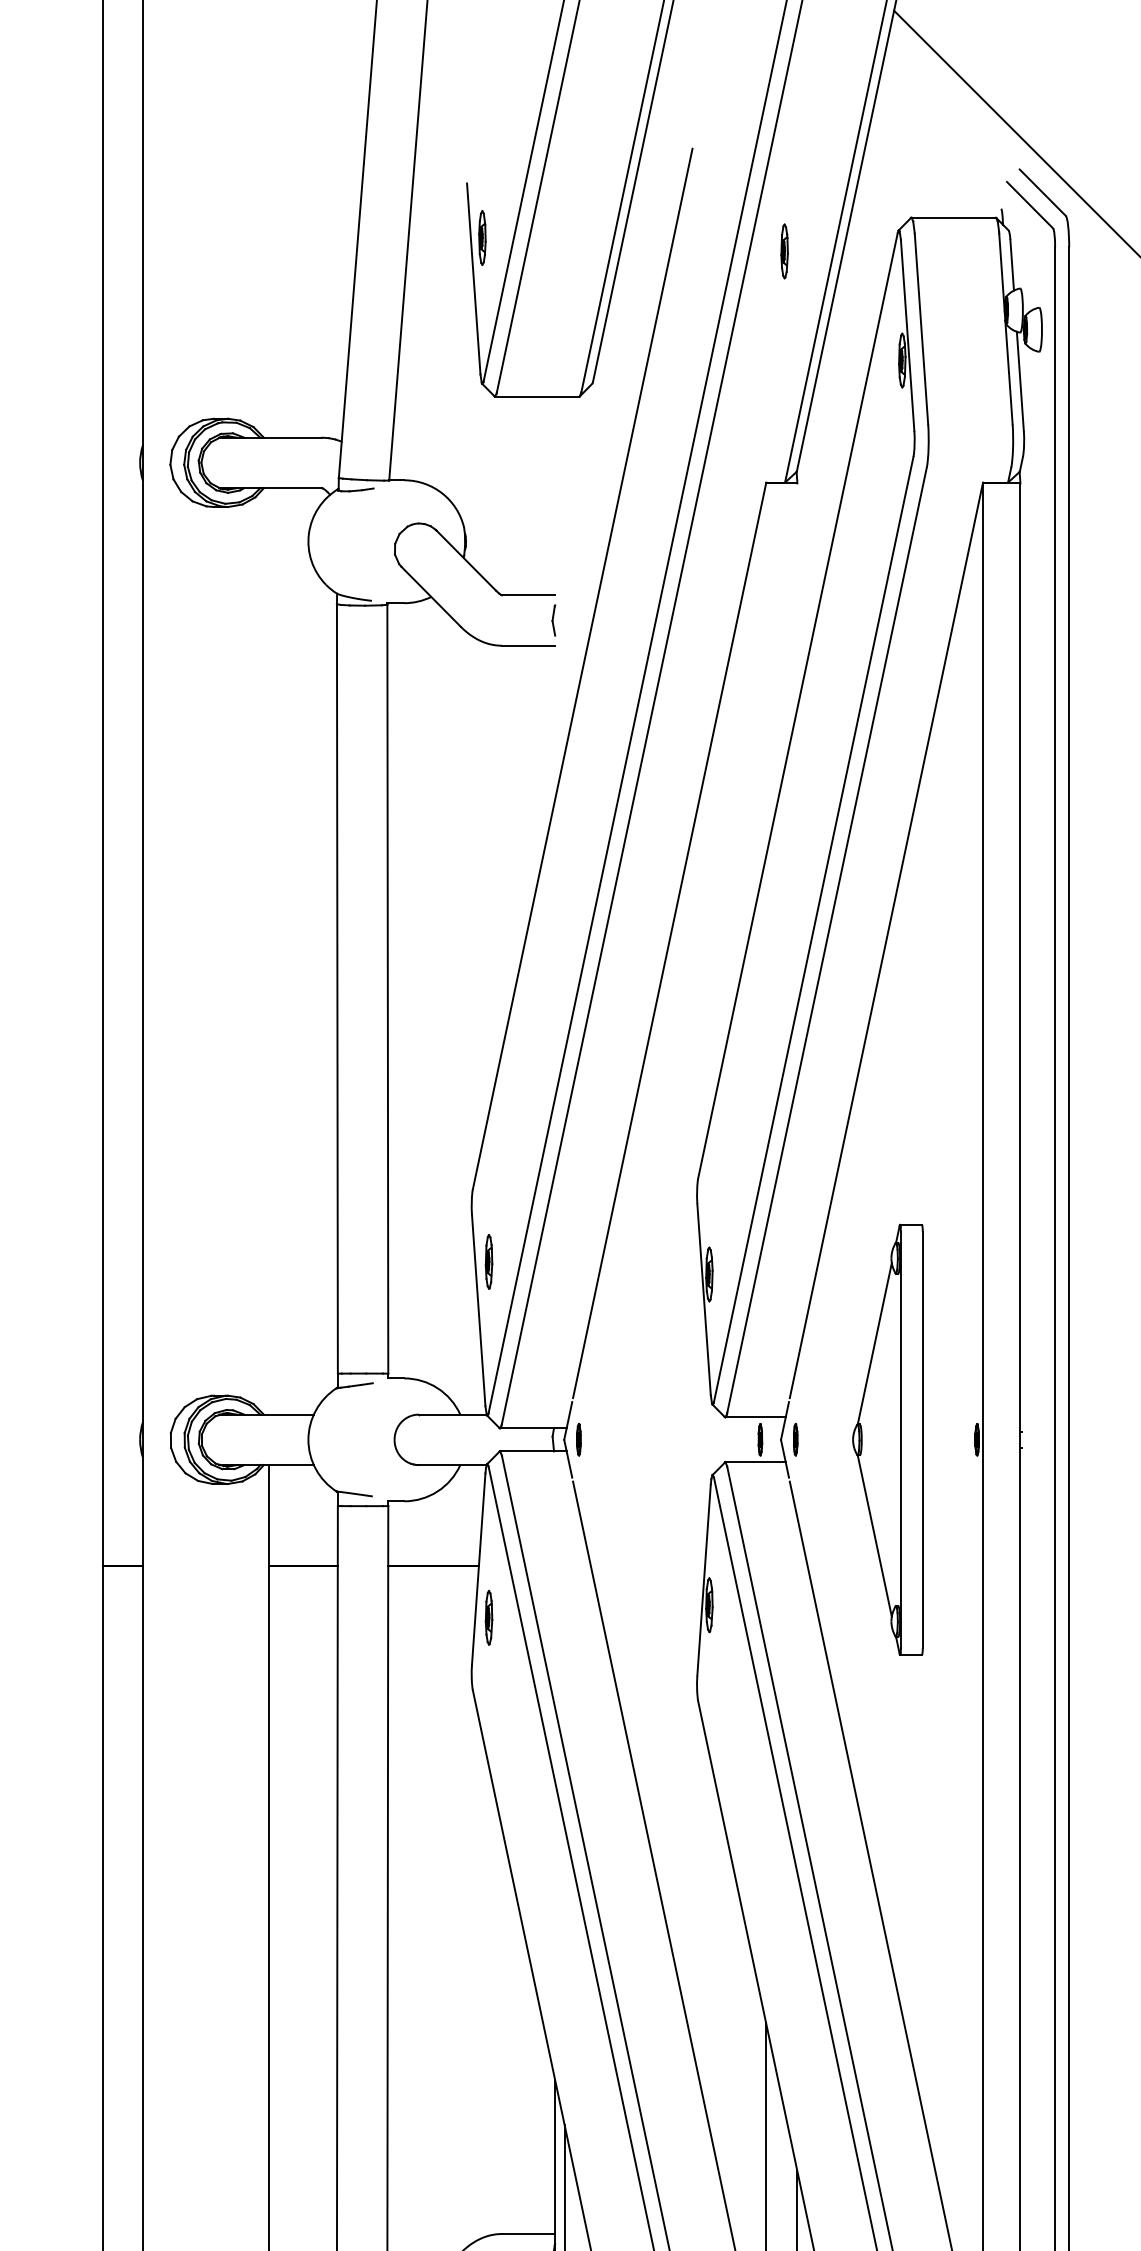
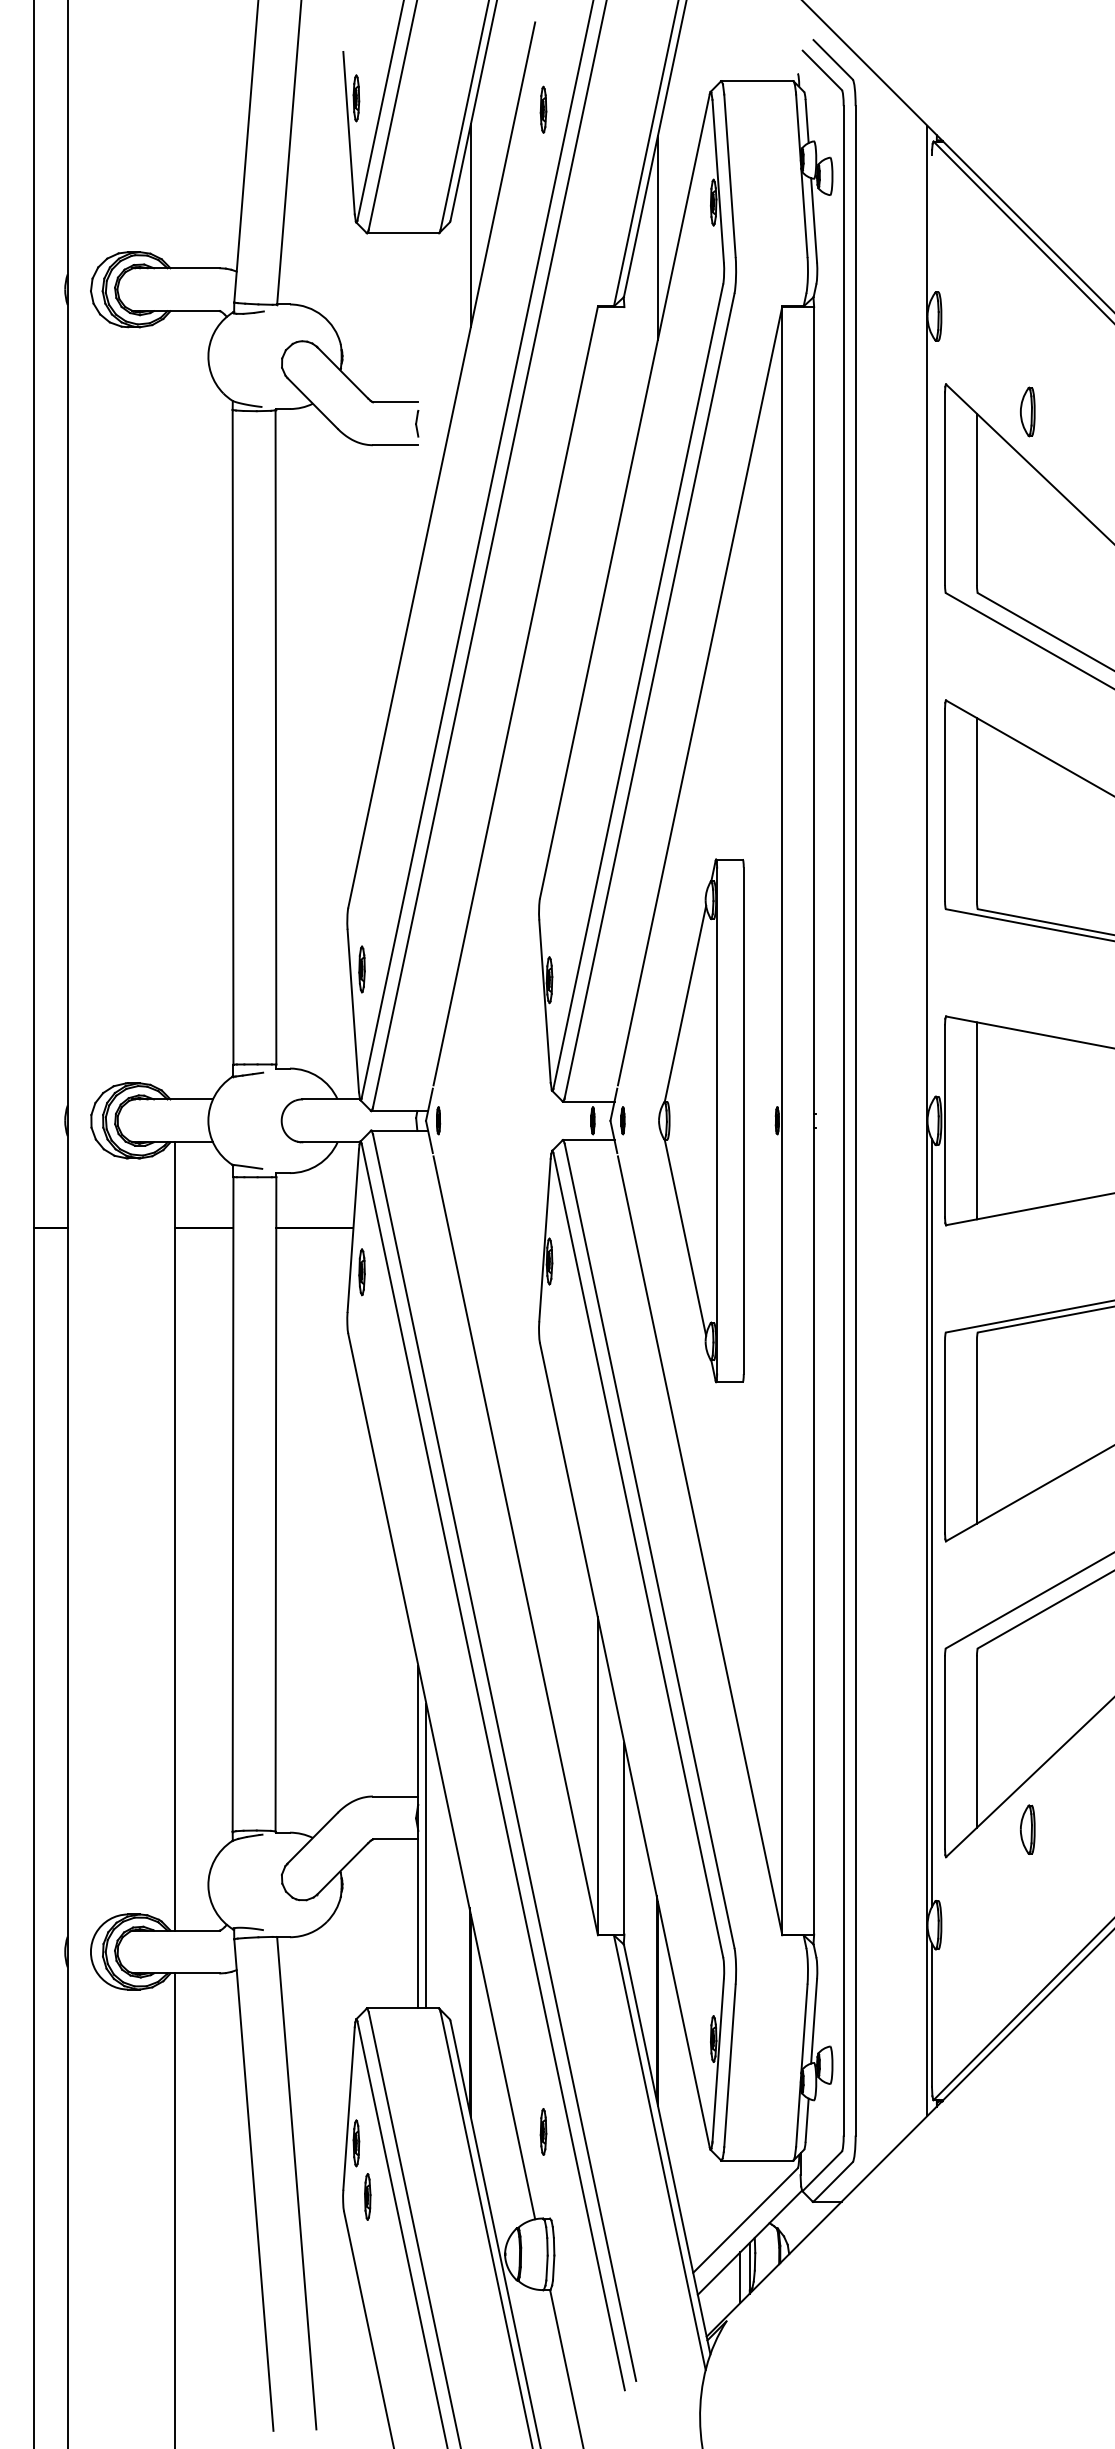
part: (784, 251) -> (543, 109), moved
line: (616, 387) -> (470, 225), added
line: (836, 401) -> (657, 237), added
part: (888, 1439) -> (701, 1120), size x1.43

